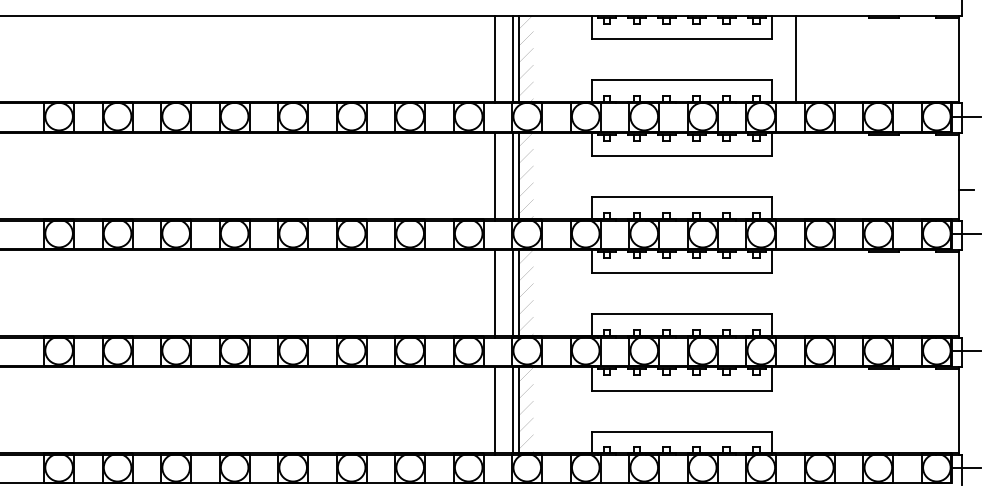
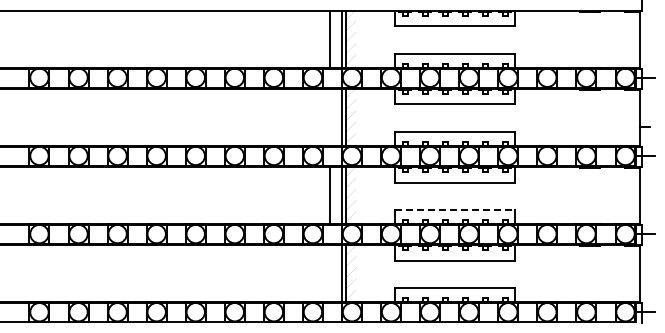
line: (796, 59) -> (531, 39), removed
line: (495, 176) -> (330, 117), removed
line: (682, 313) -> (455, 209), solid -> dashed
line: (495, 411) -> (330, 274), removed

